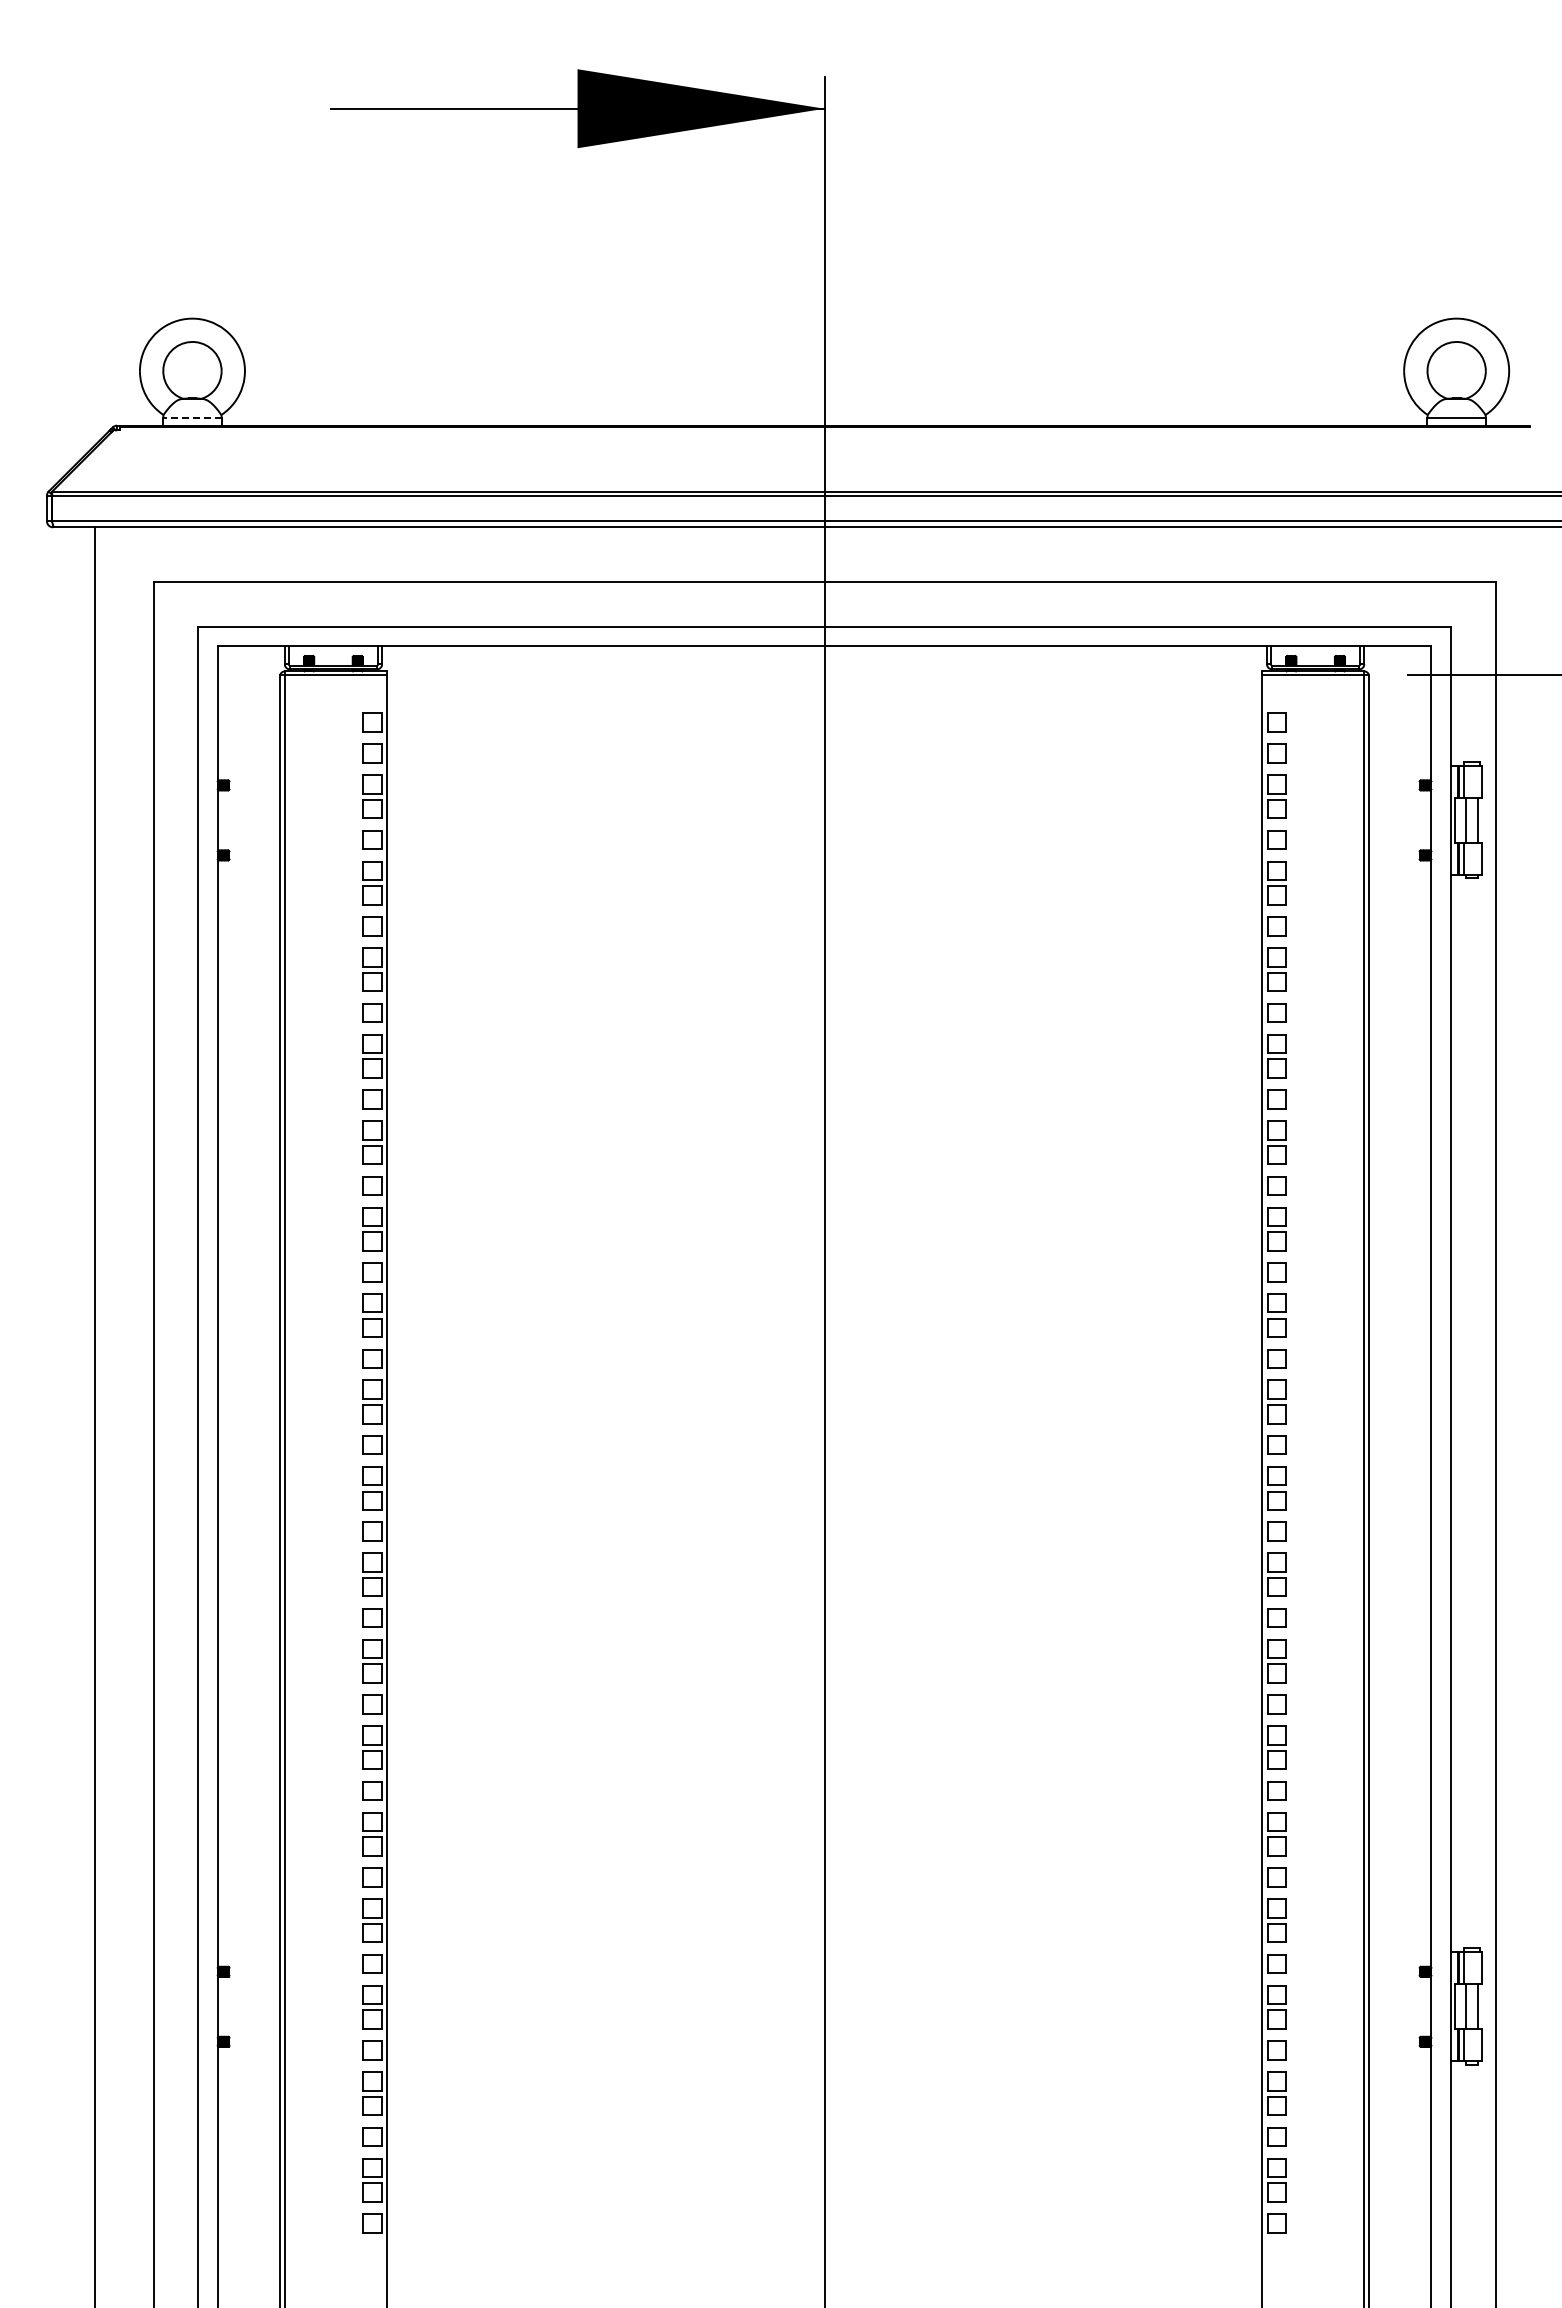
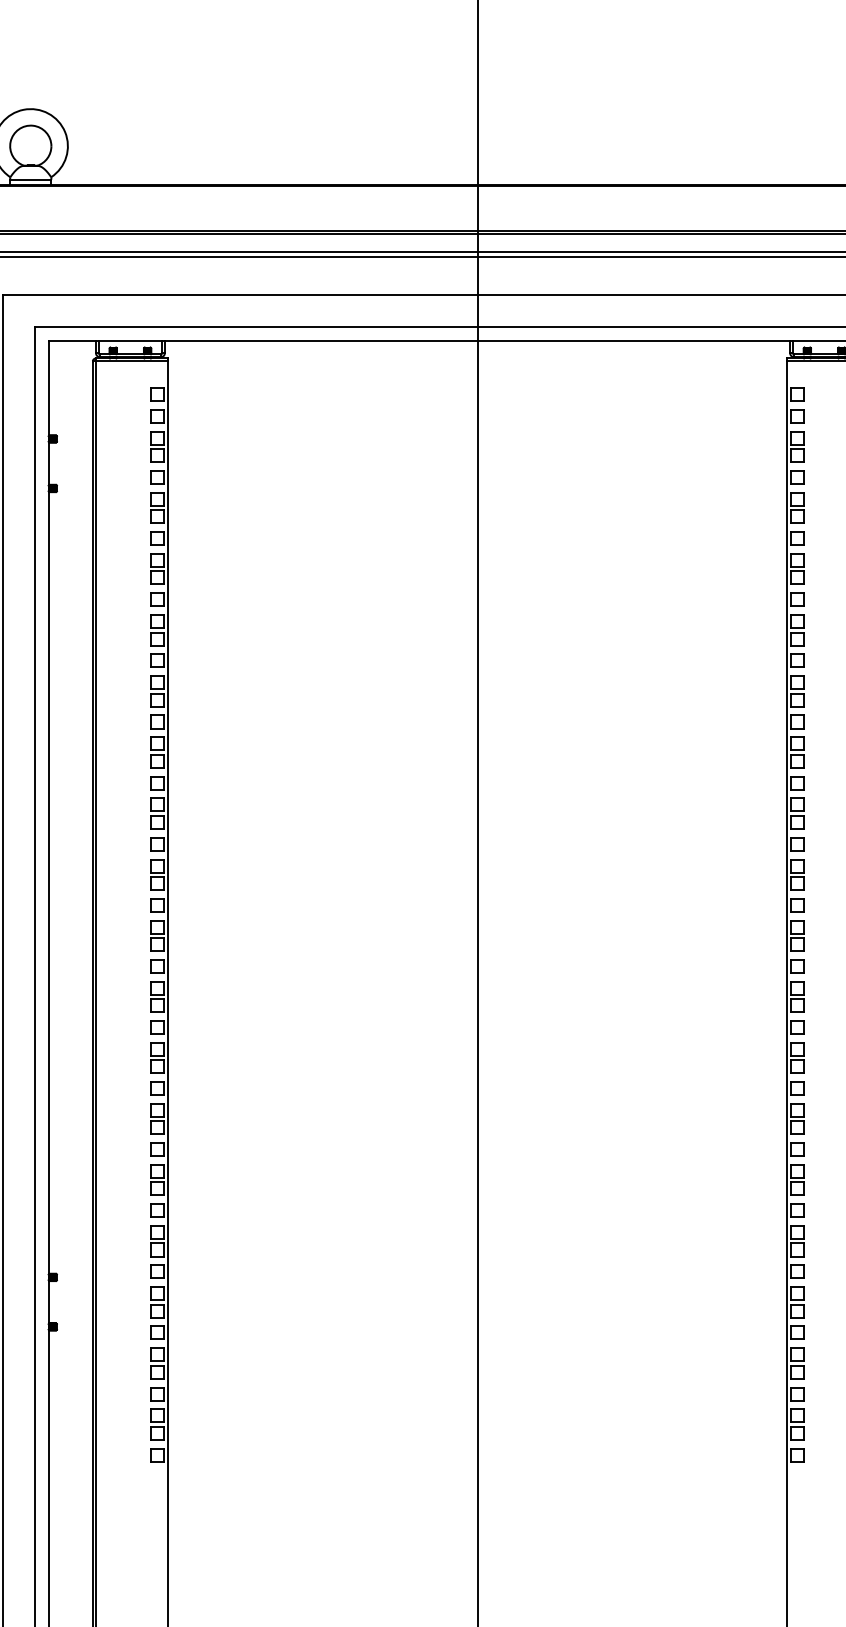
line: (191, 418) -> (30, 179), dashed -> solid

